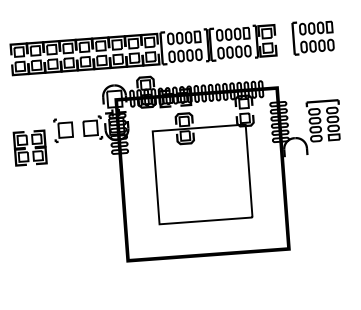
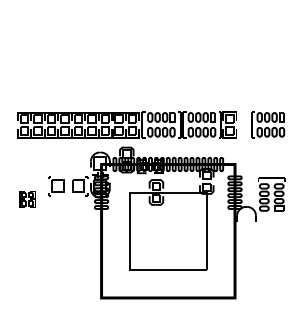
part: (30, 148) -> (27, 199), size x0.6

